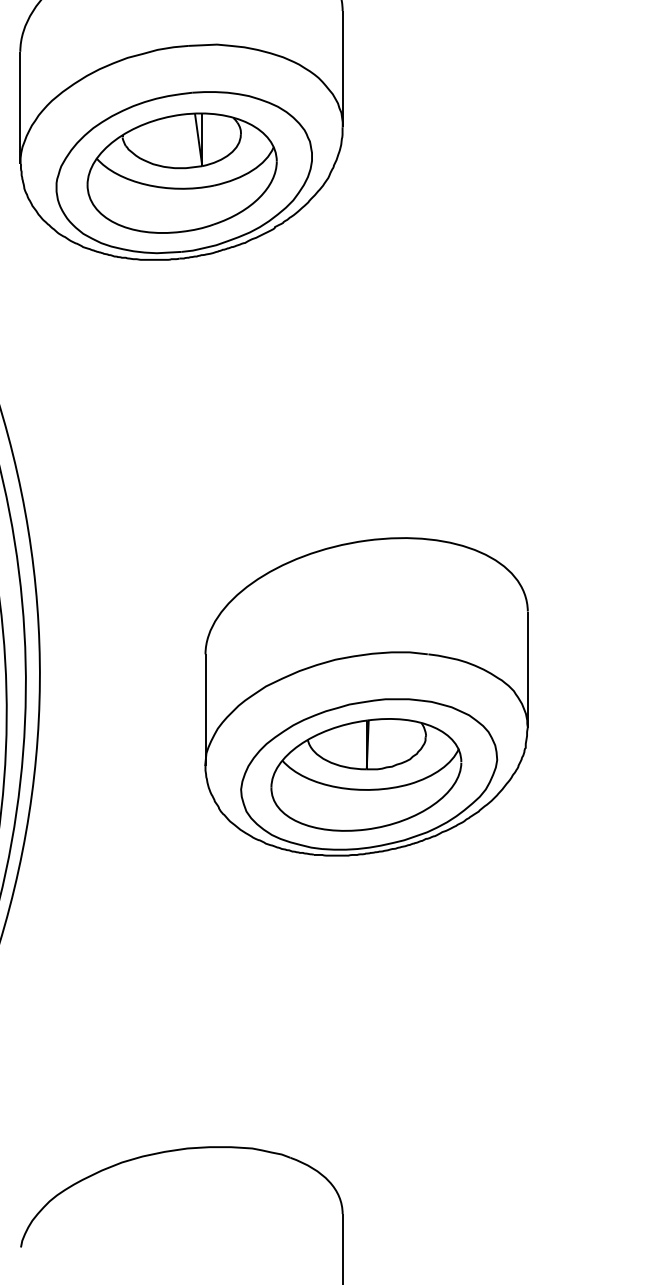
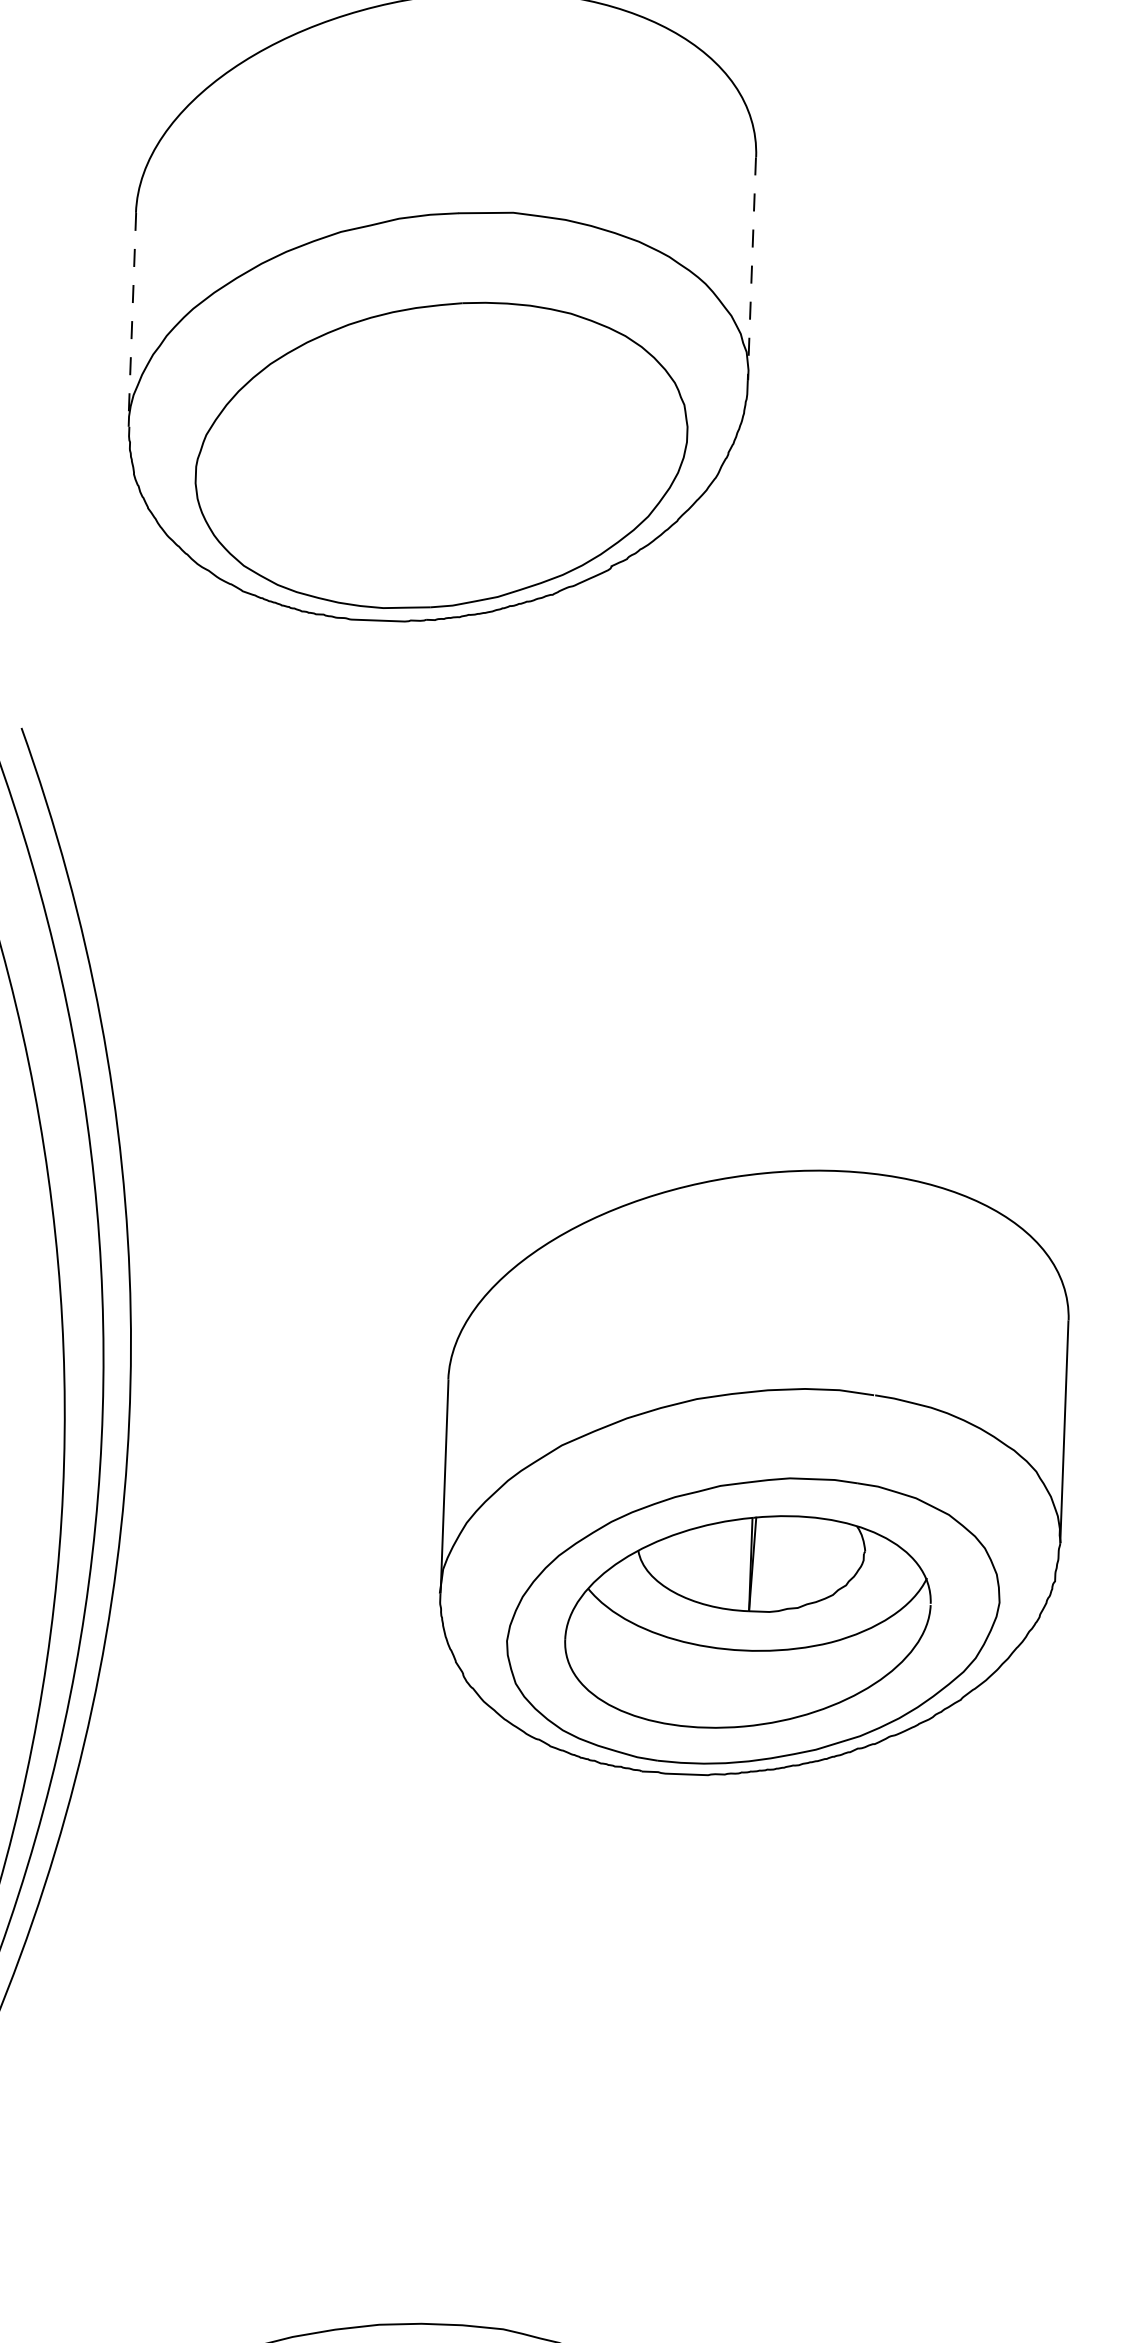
line: (342, 69) -> (751, 269), solid -> dashed
line: (20, 107) -> (132, 319), solid -> dashed
part: (181, 172) -> (436, 455), removed

